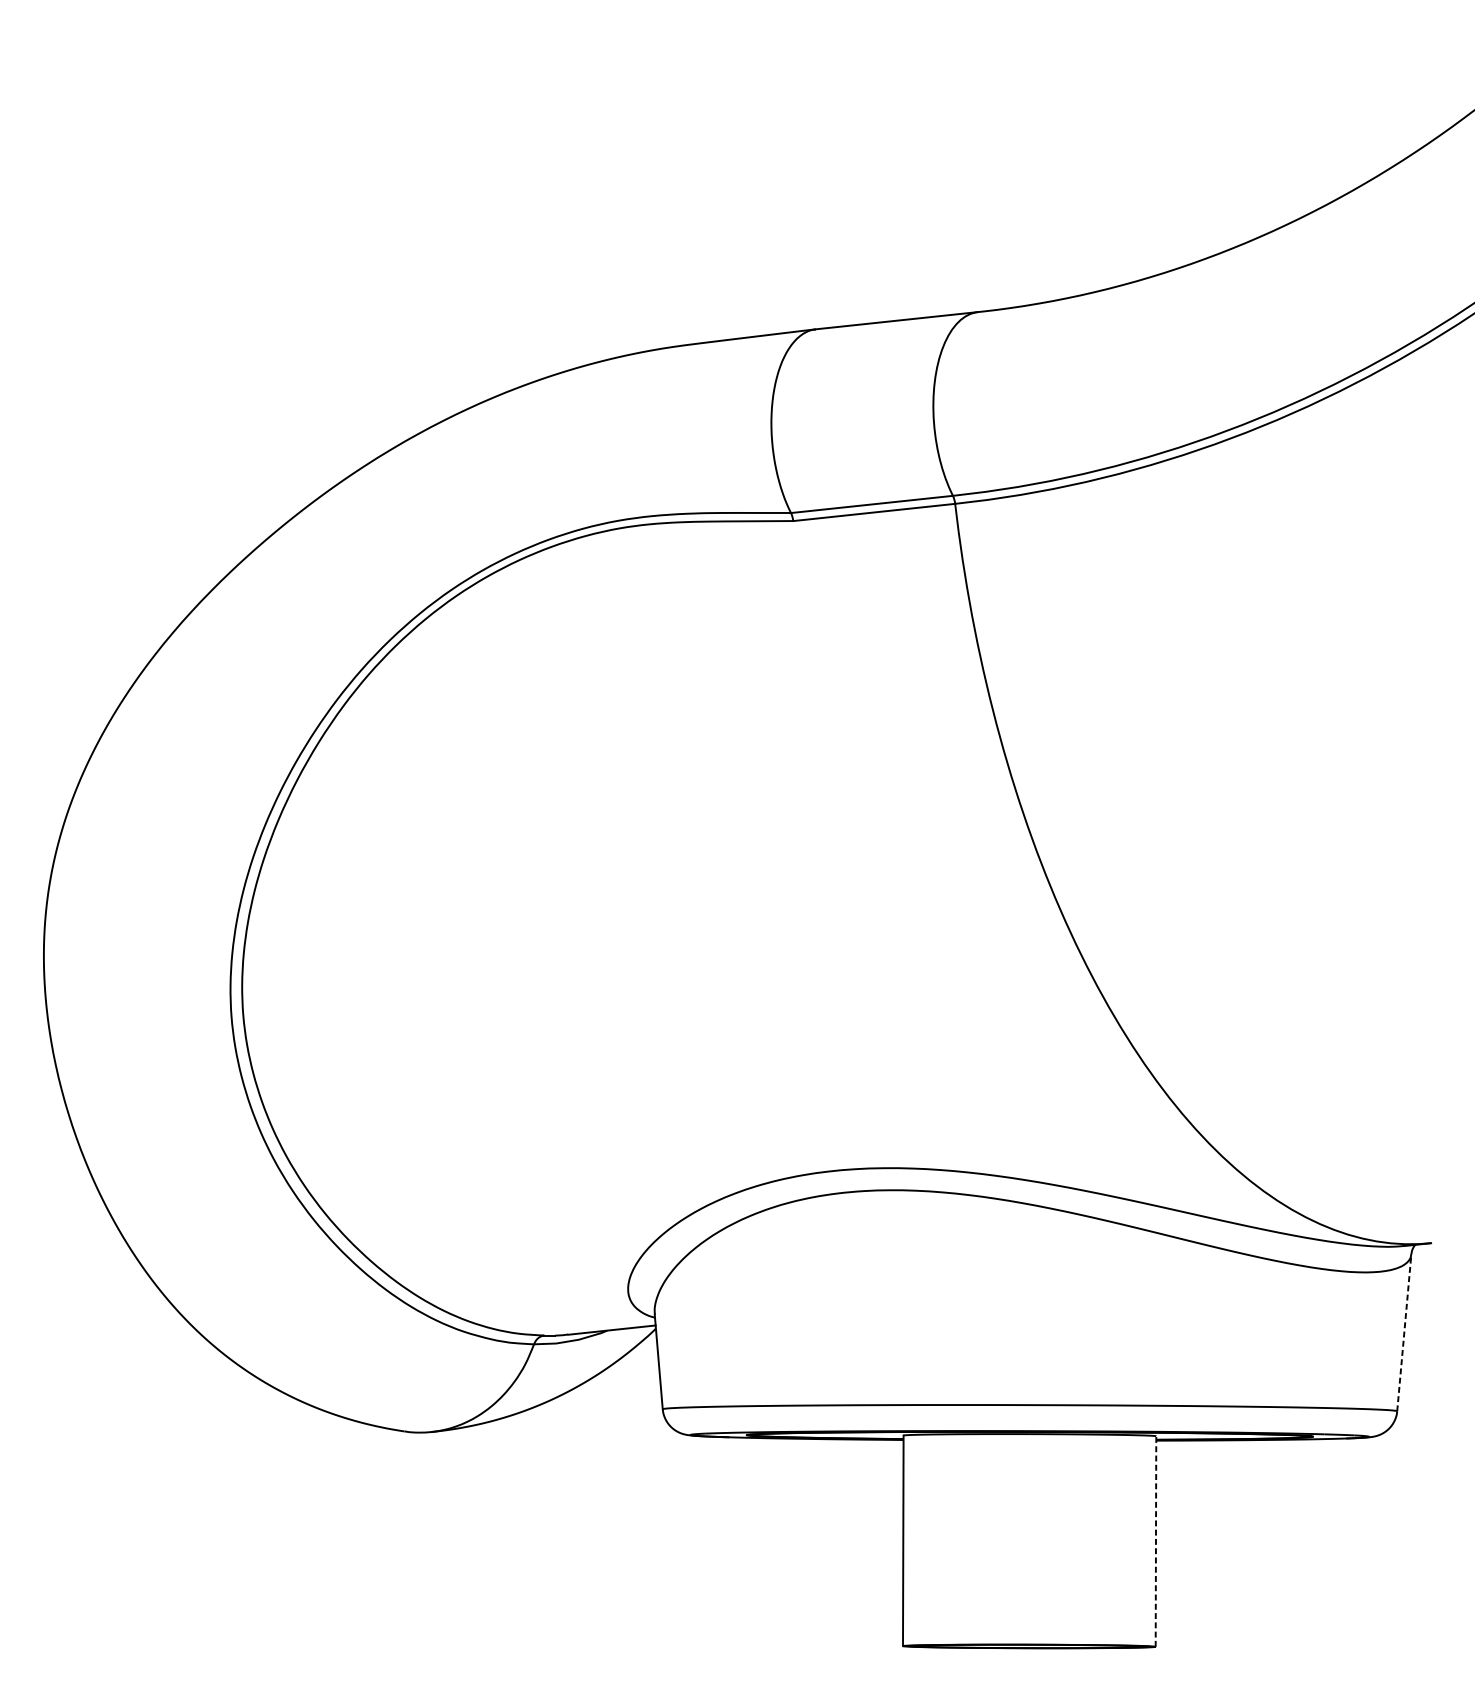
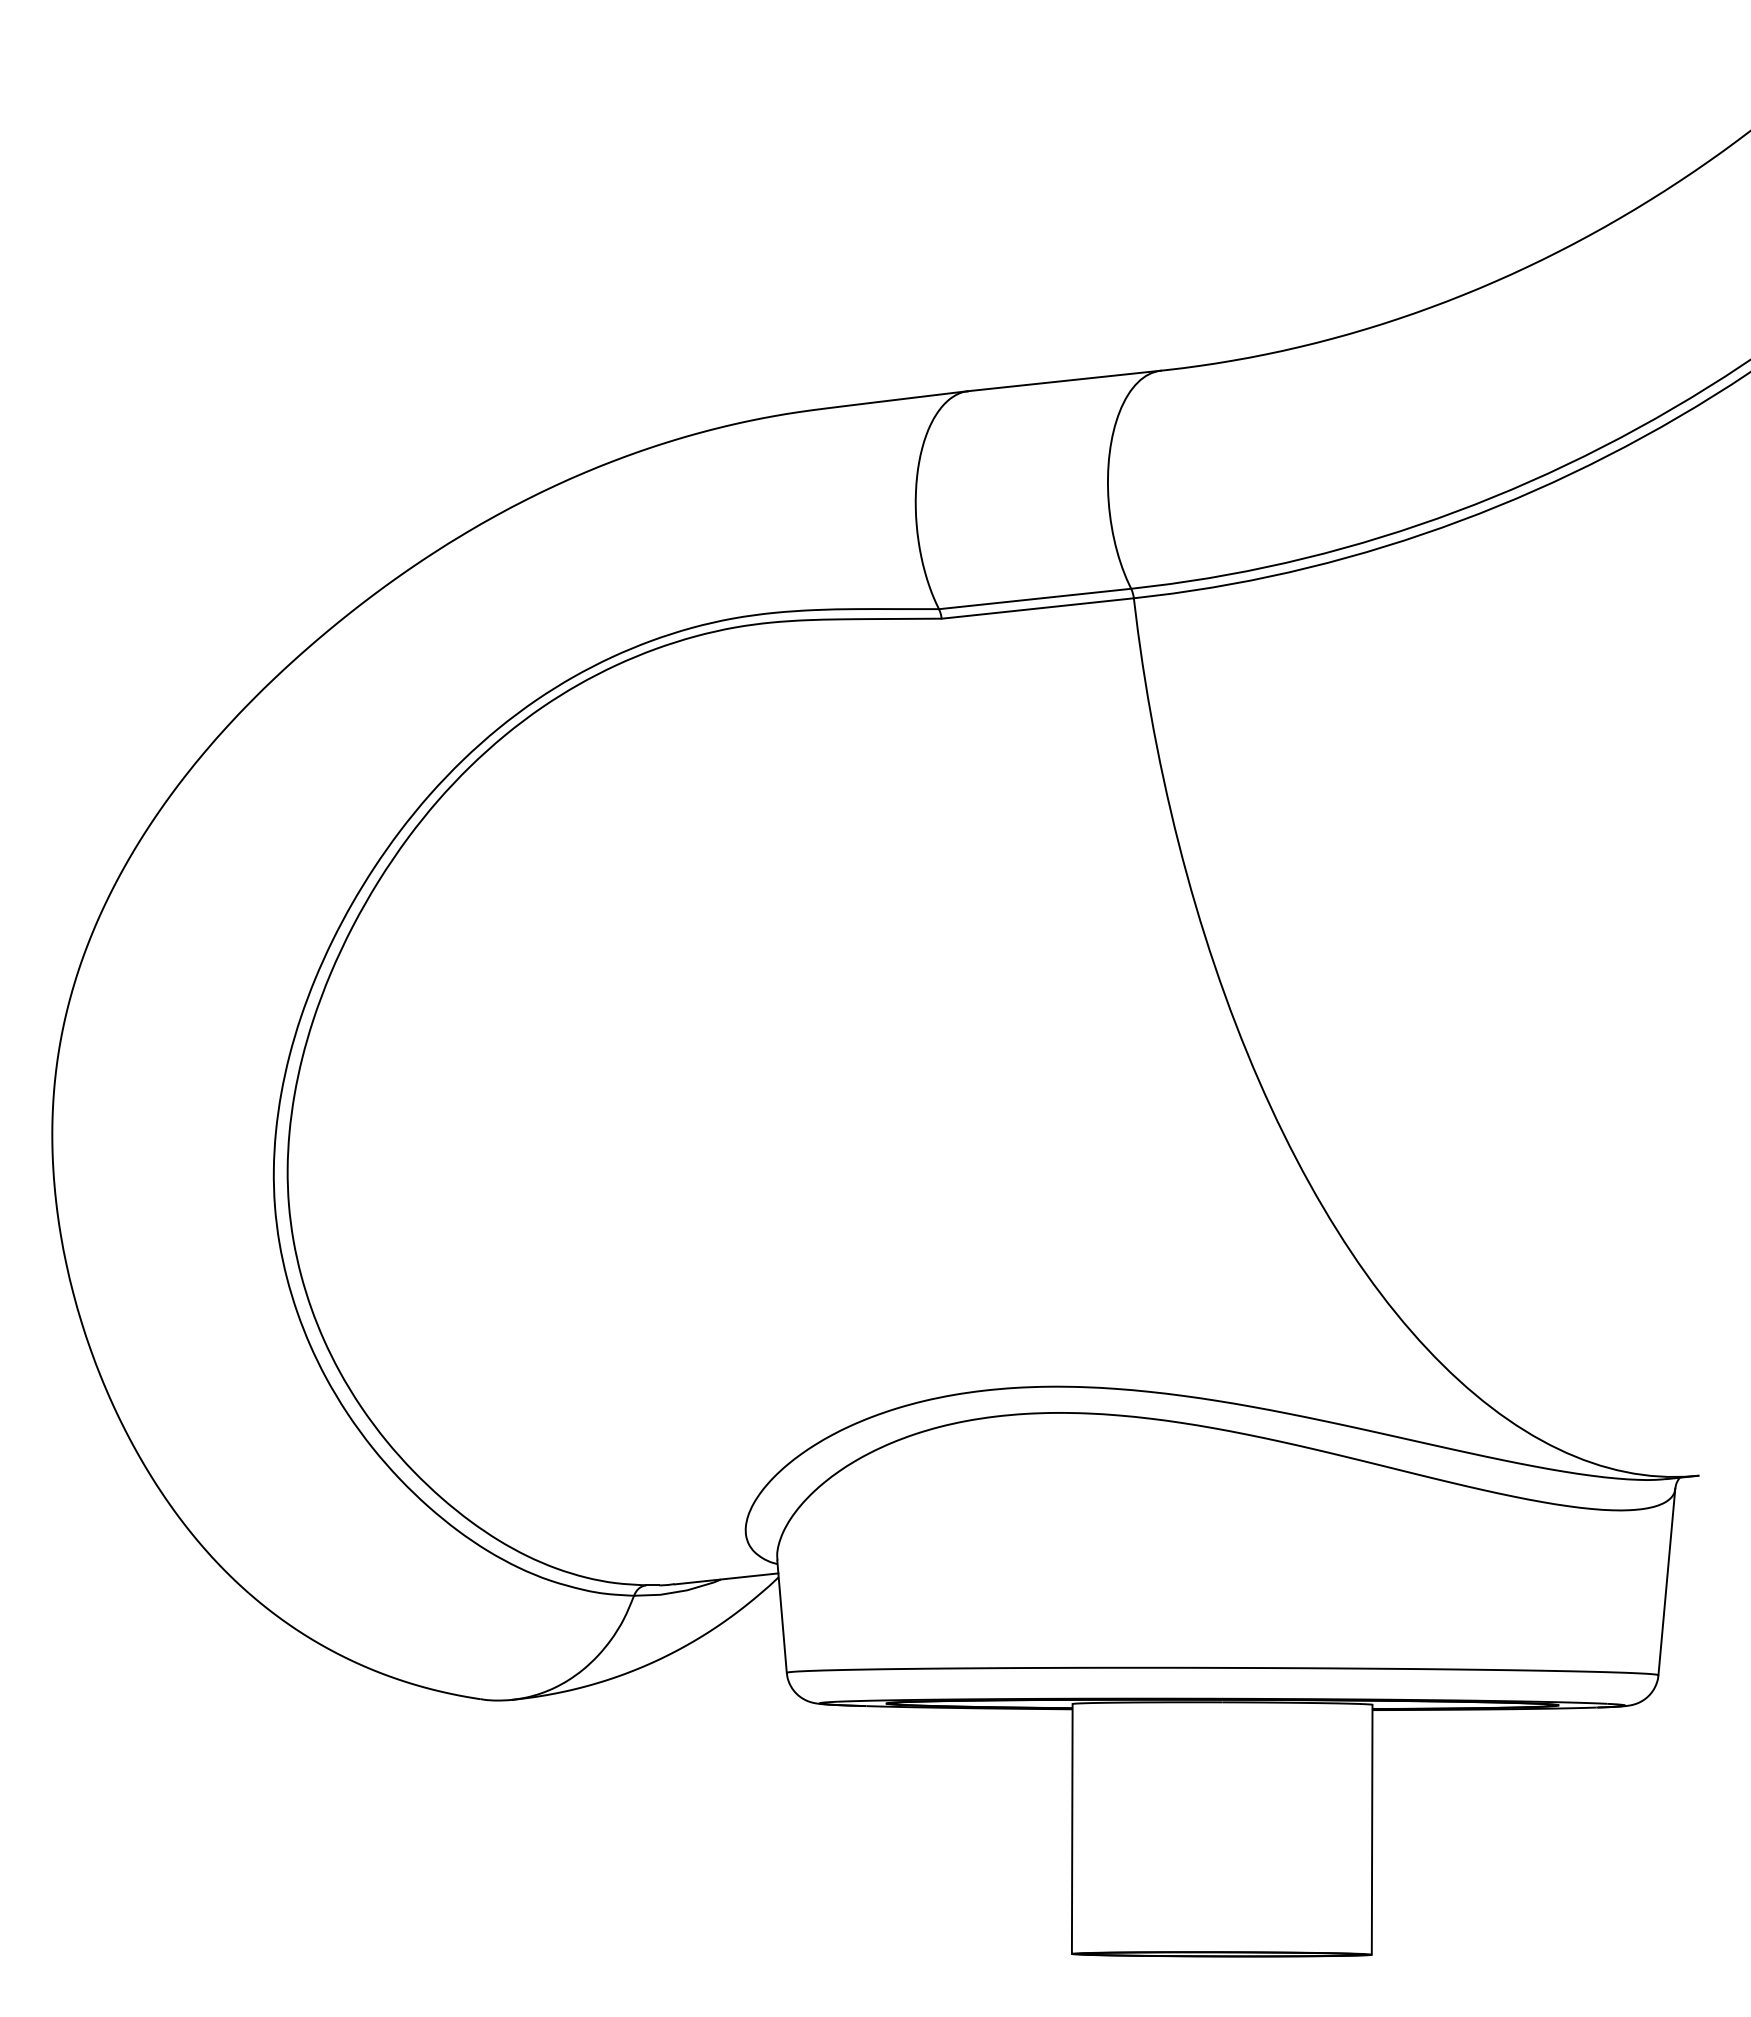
line: (1403, 1332) -> (1666, 1581), dashed -> solid
line: (1156, 1541) -> (1372, 1829), dashed -> solid

